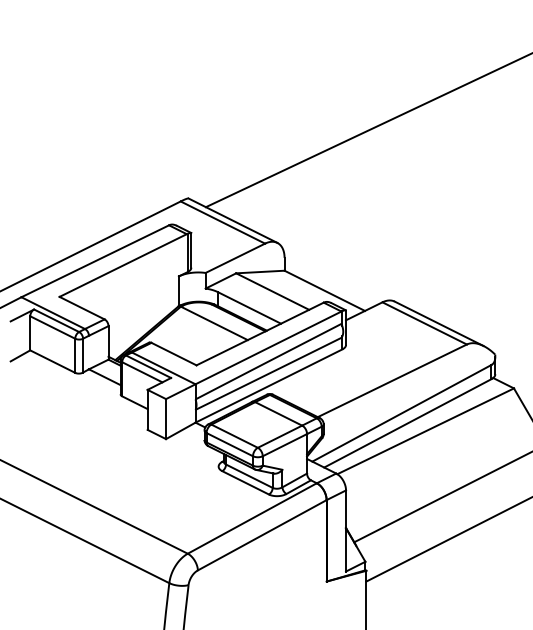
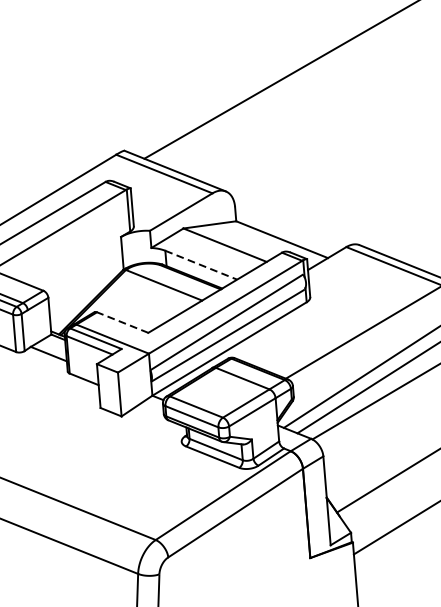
line: (250, 308) -> (202, 265), solid -> dashed
line: (173, 353) -> (122, 321), solid -> dashed

